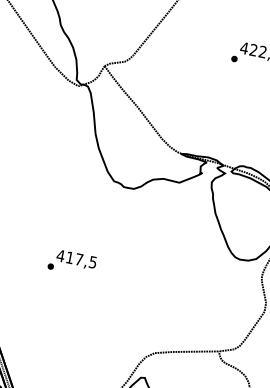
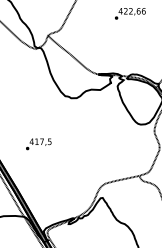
text: (71, 263) -> (38, 144), moved

